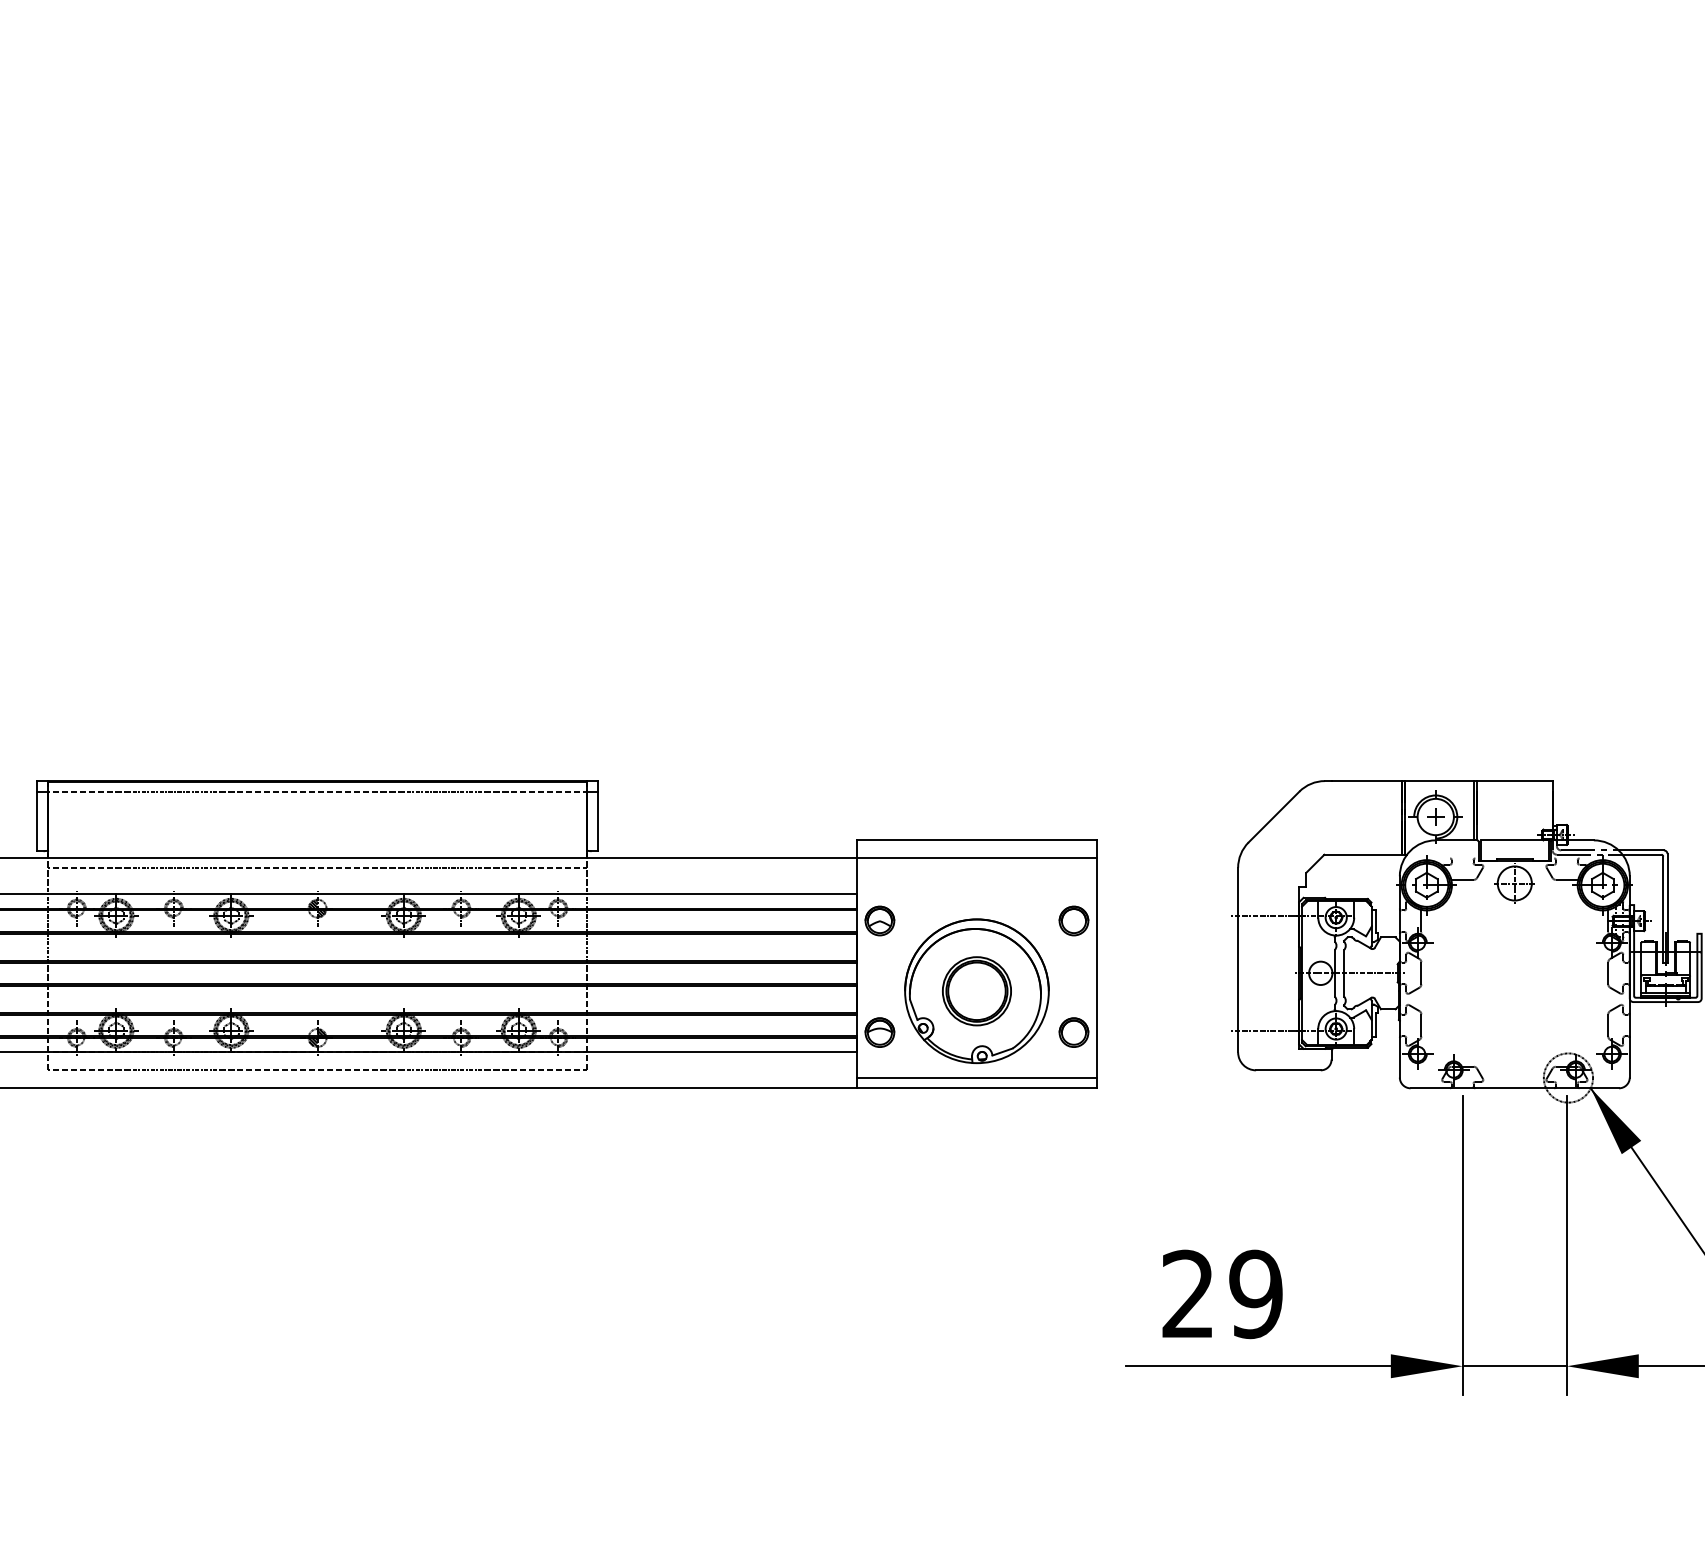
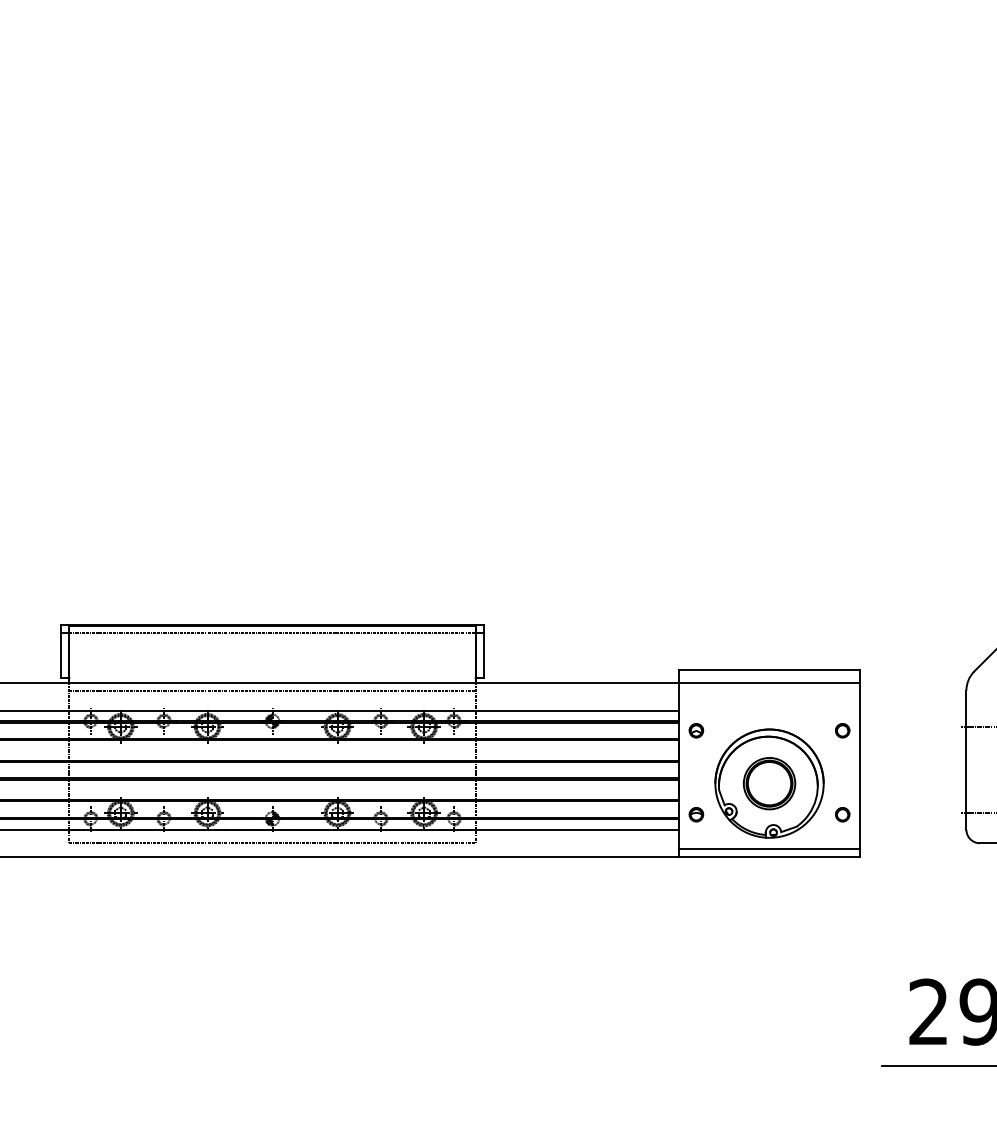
part: (879, 921) -> (696, 731), size x0.62
part: (1073, 921) -> (842, 731), size x0.62
part: (879, 1032) -> (696, 814), size x0.62
part: (1073, 1032) -> (842, 814), size x0.62

